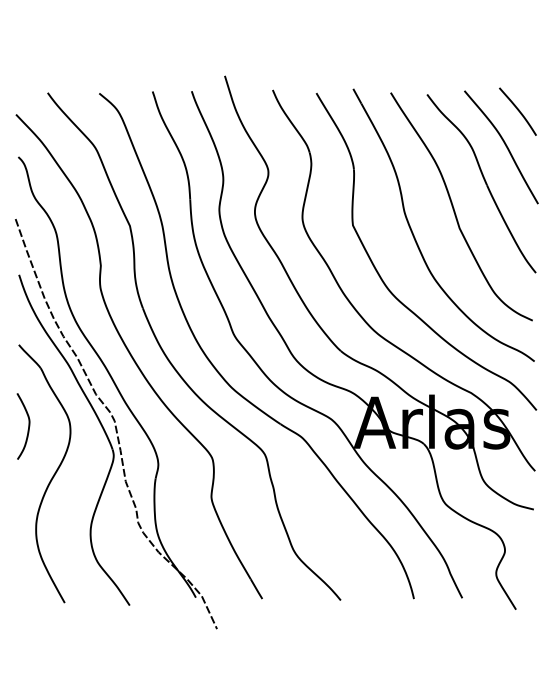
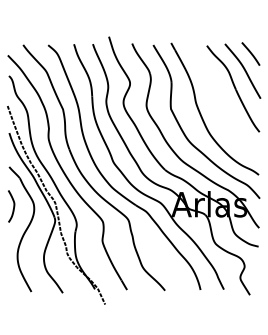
curve: (455, 205) -> (220, 99), removed

